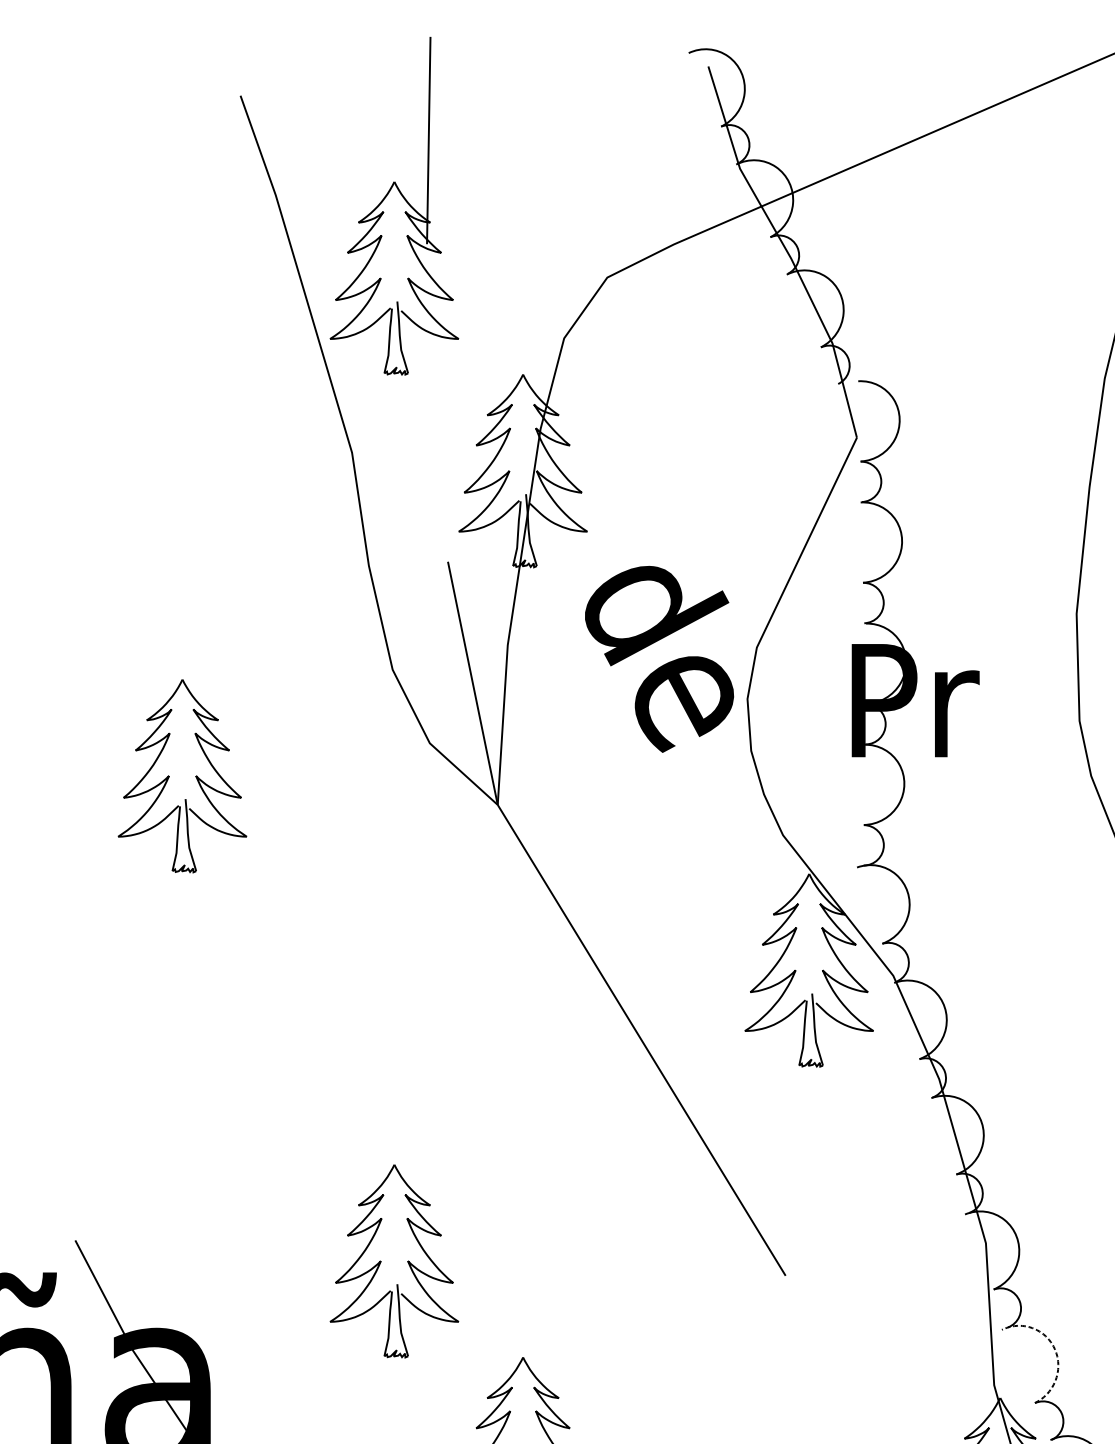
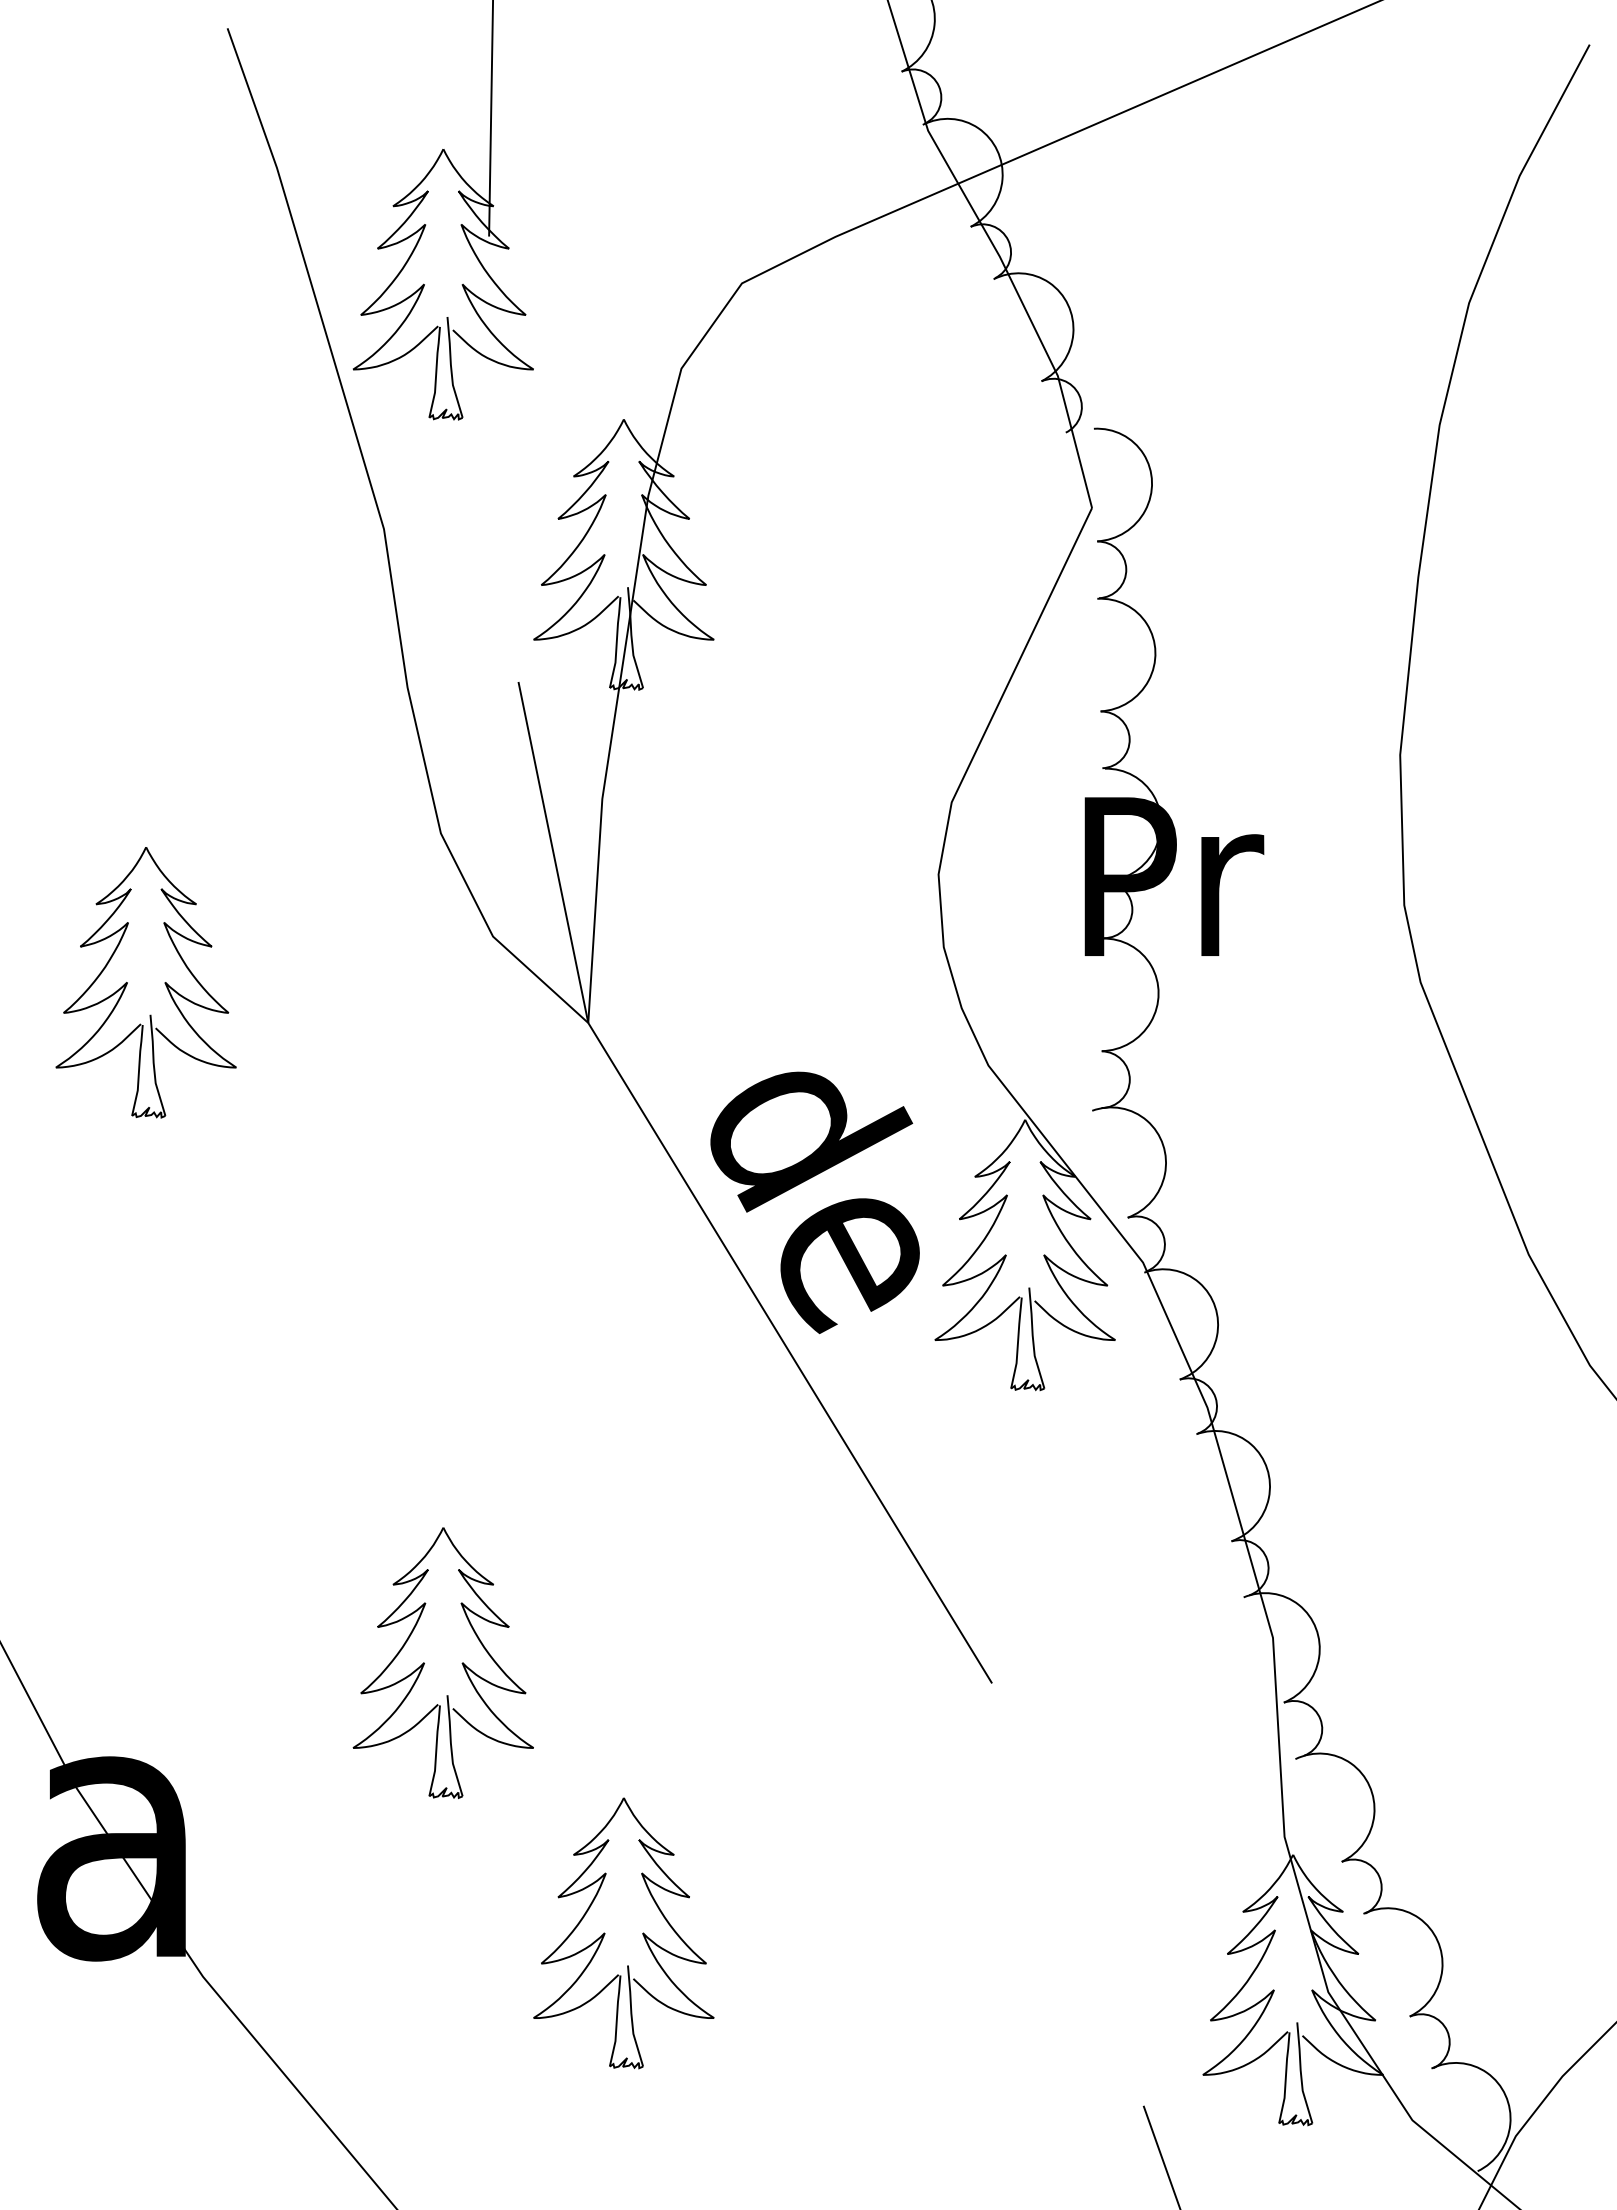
text: (659, 659) -> (814, 1202), moved
arc: (1054, 1348) -> (1369, 1785), dashed -> solid

